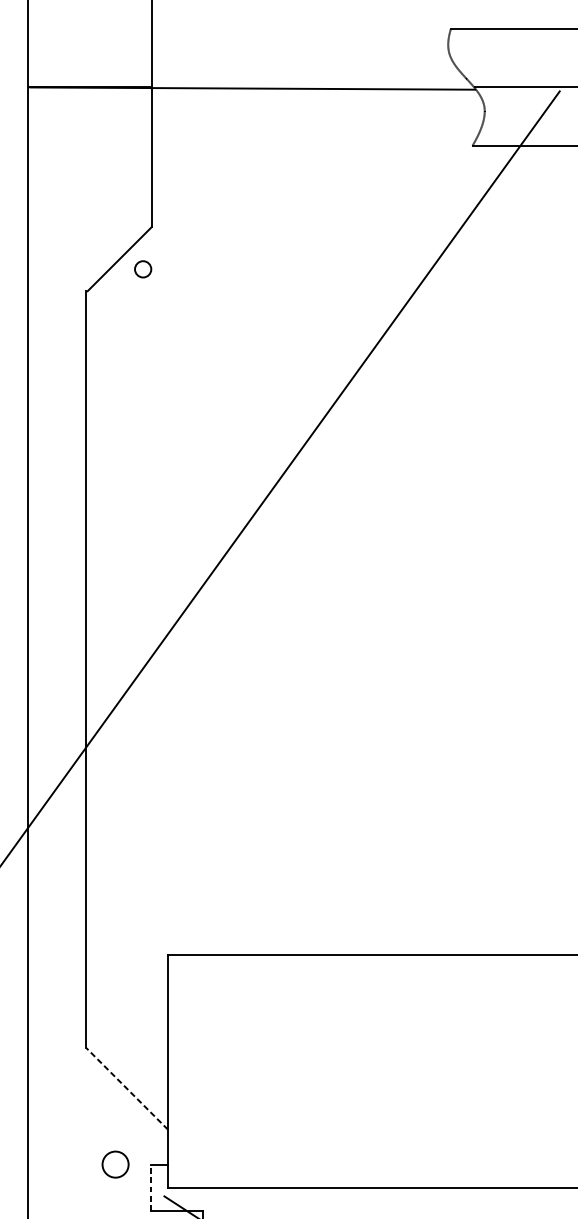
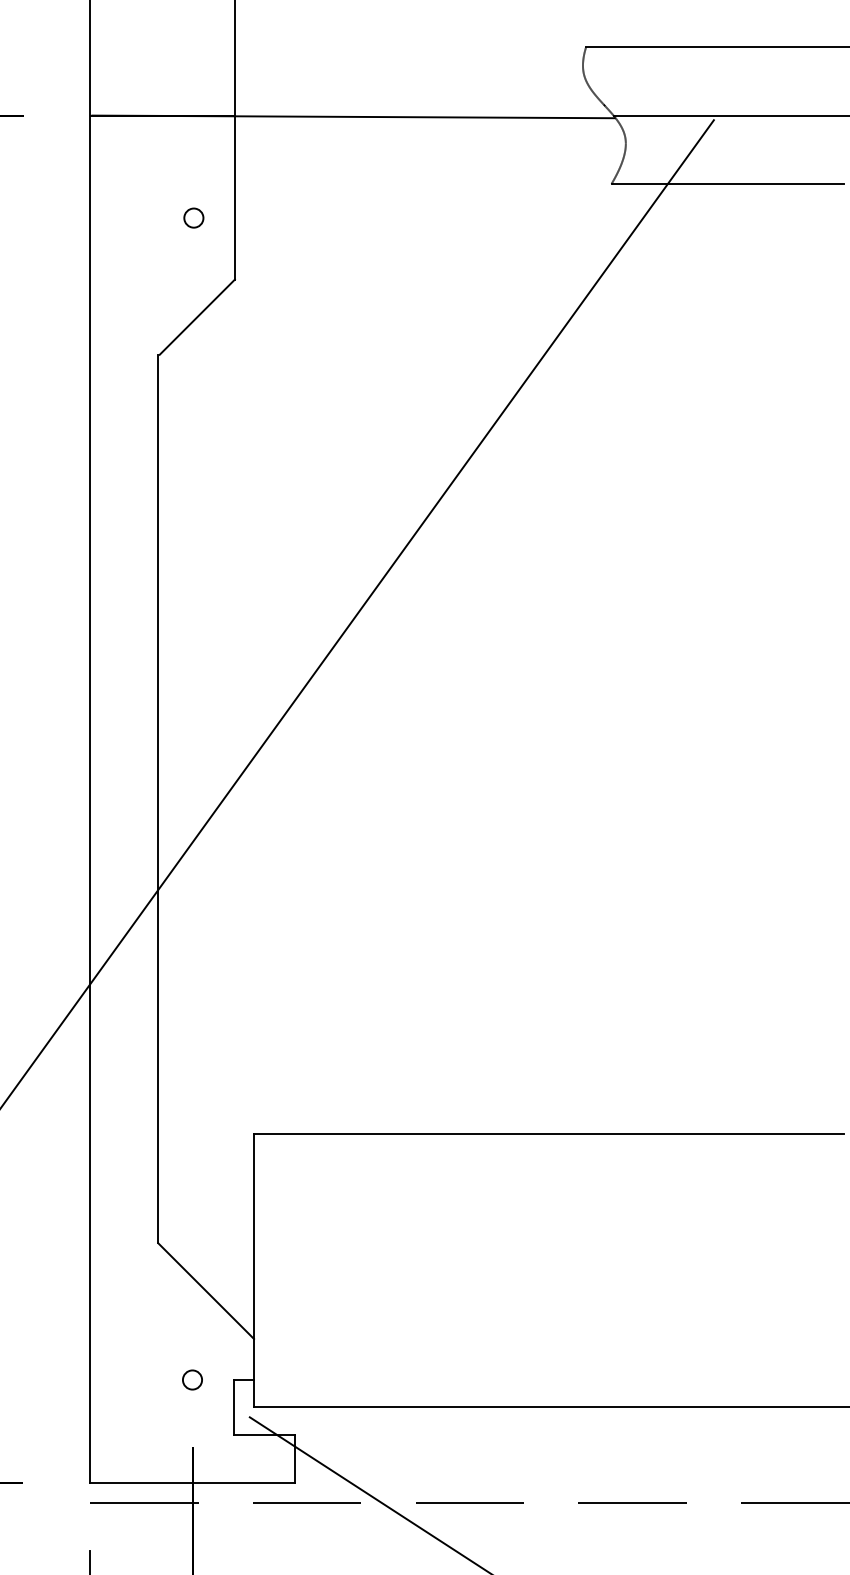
circle: (142, 268) -> (193, 217), moved
line: (127, 1089) -> (206, 1291), dashed -> solid
circle: (115, 1164) -> (192, 1379), size x0.62
line: (150, 1187) -> (233, 1406), dashed -> solid

